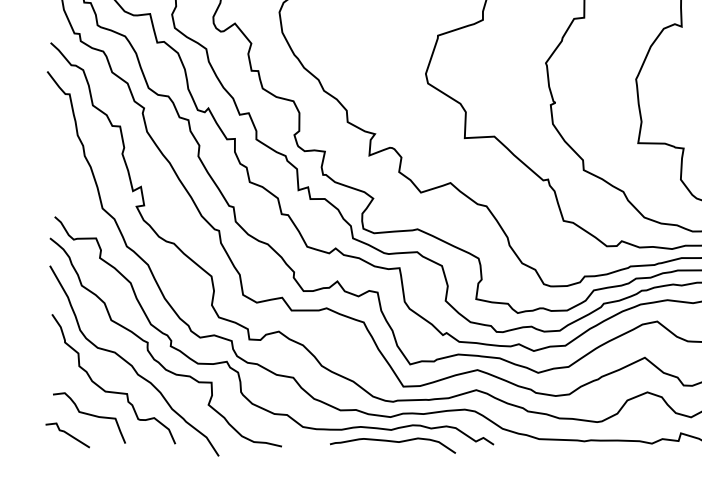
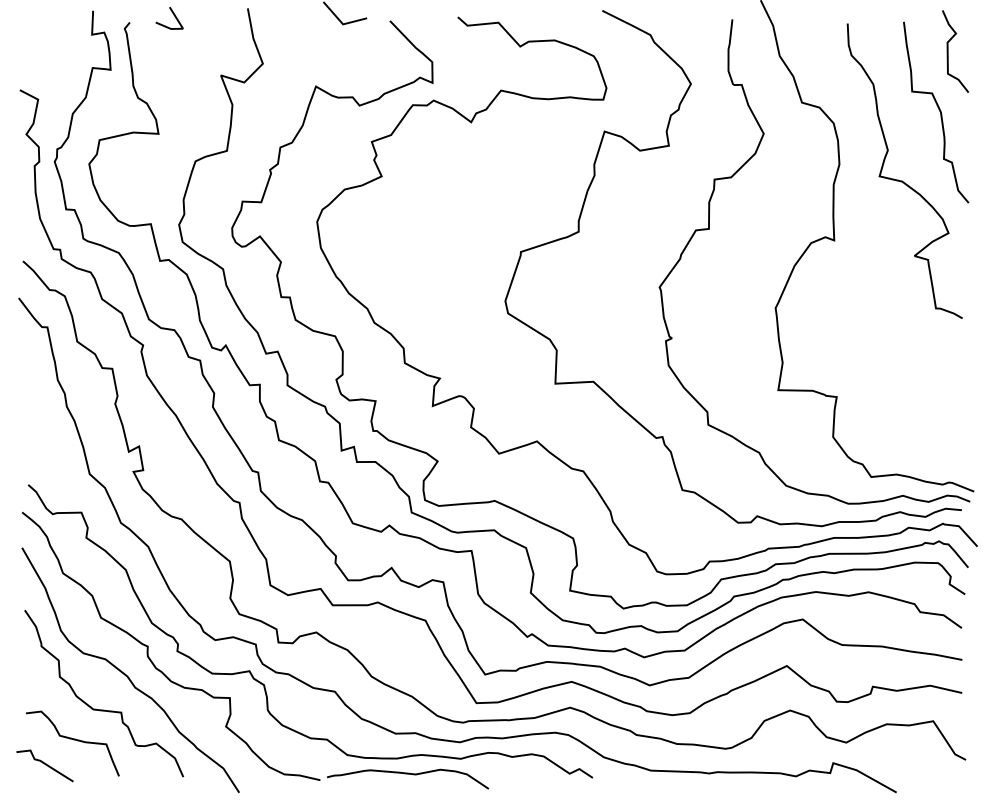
curve: (393, 442) -> (408, 774), moved

